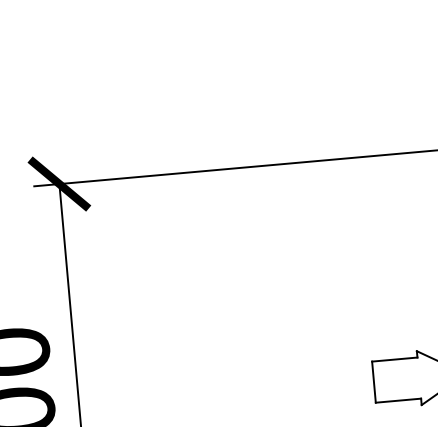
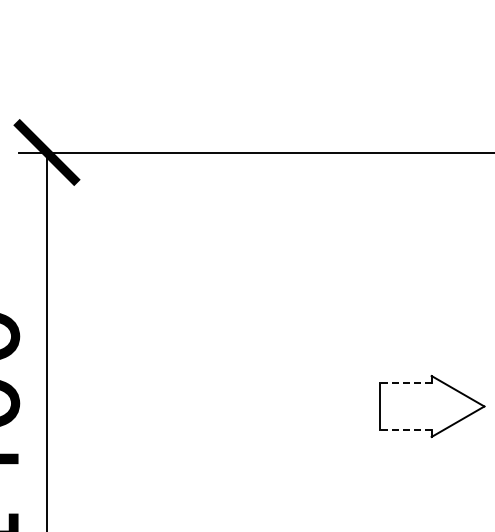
line: (394, 359) -> (405, 383), solid -> dashed
line: (398, 400) -> (405, 429), solid -> dashed

